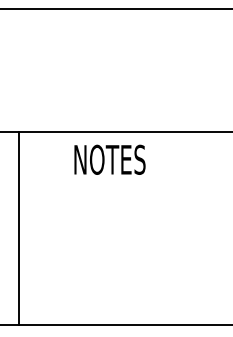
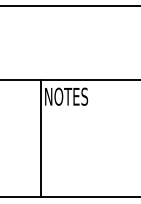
line: (18, 228) -> (40, 138), moved

